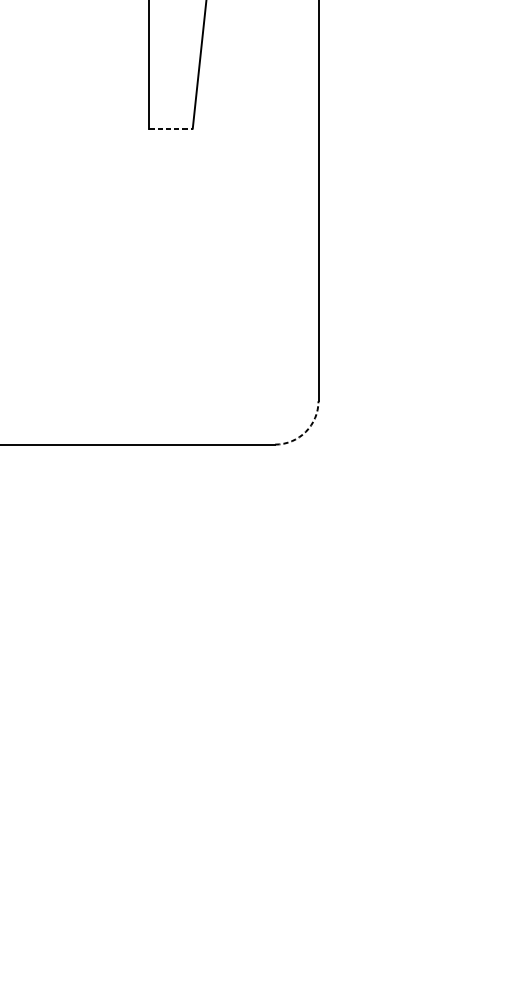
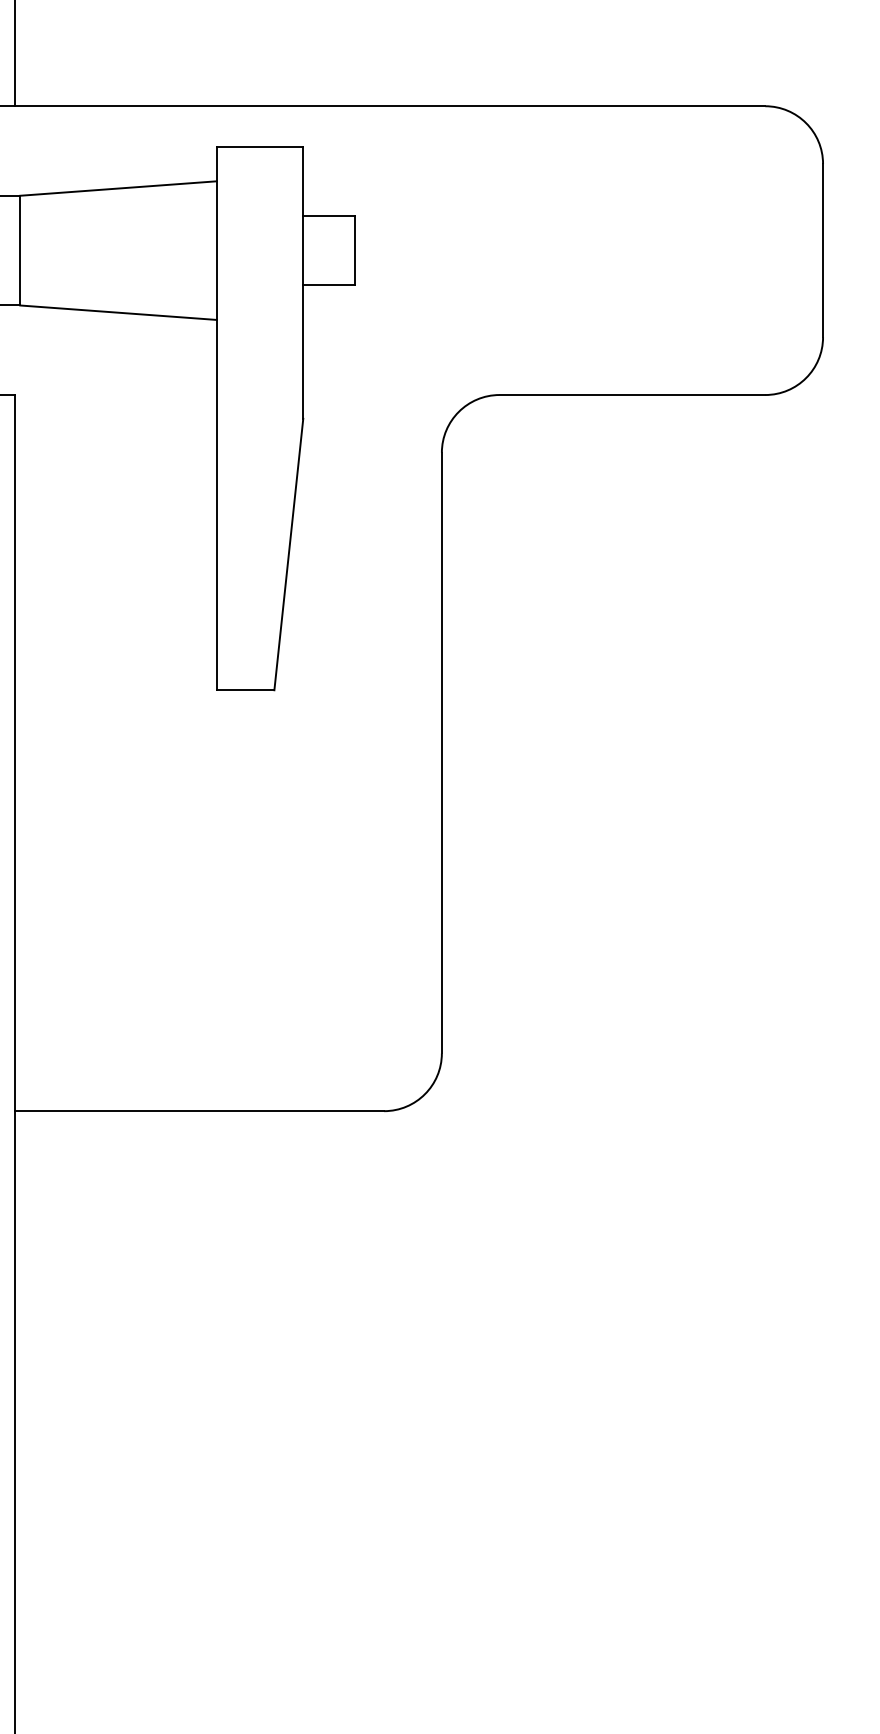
line: (171, 128) -> (245, 690), dashed -> solid
arc: (305, 432) -> (424, 1094), dashed -> solid

